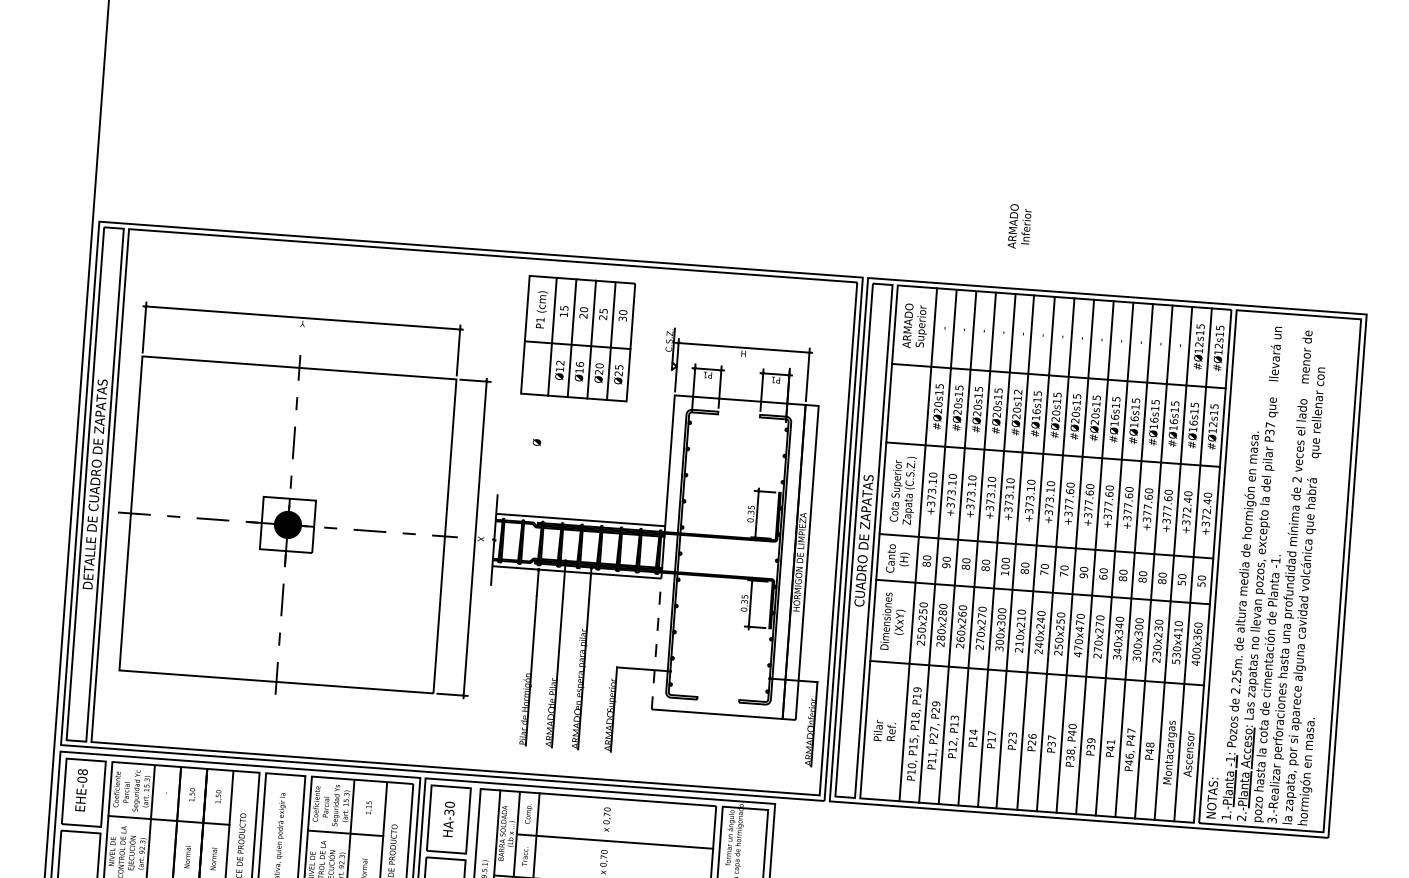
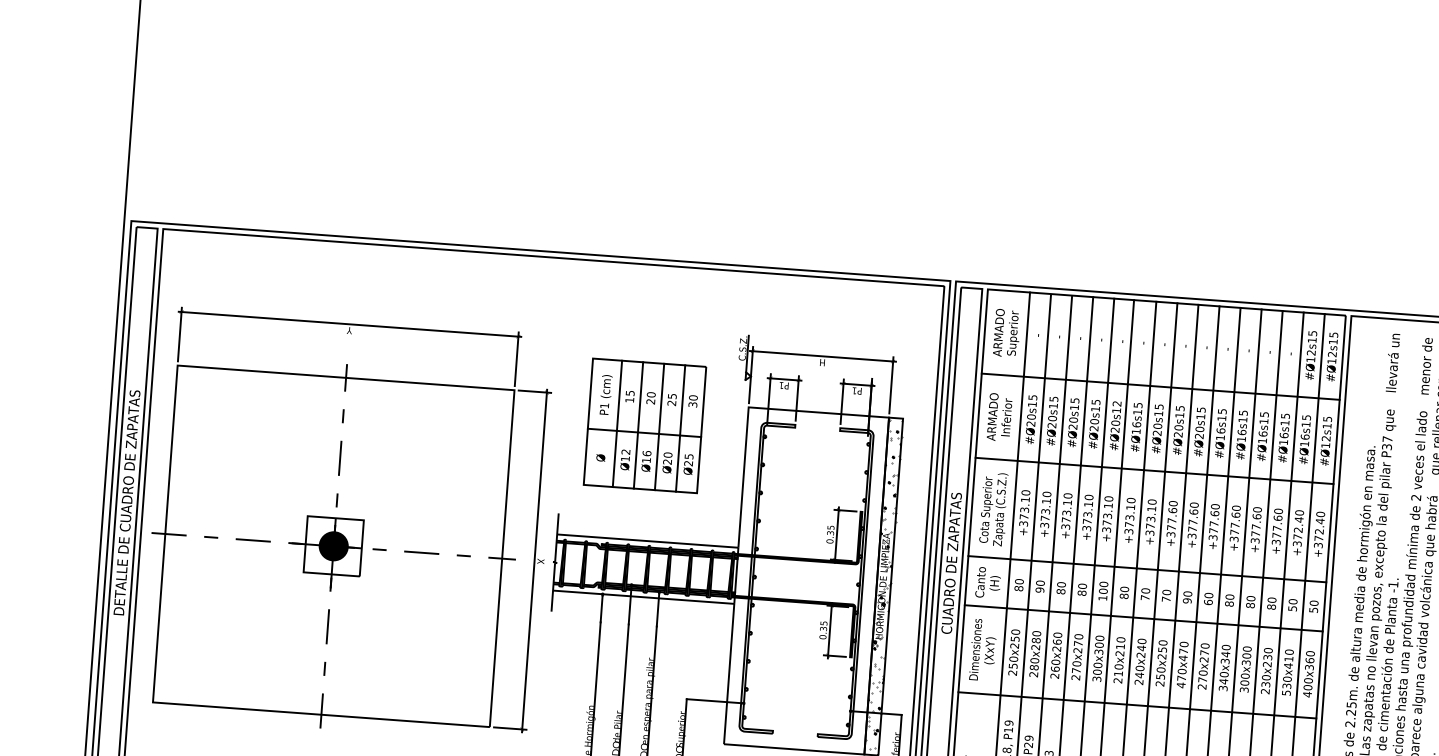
text: (1019, 226) -> (999, 417), moved
part: (578, 338) -> (645, 425), moved
hatch: (800, 560) -> (883, 584), added
line: (656, 643) -> (729, 673), dashed -> solid

